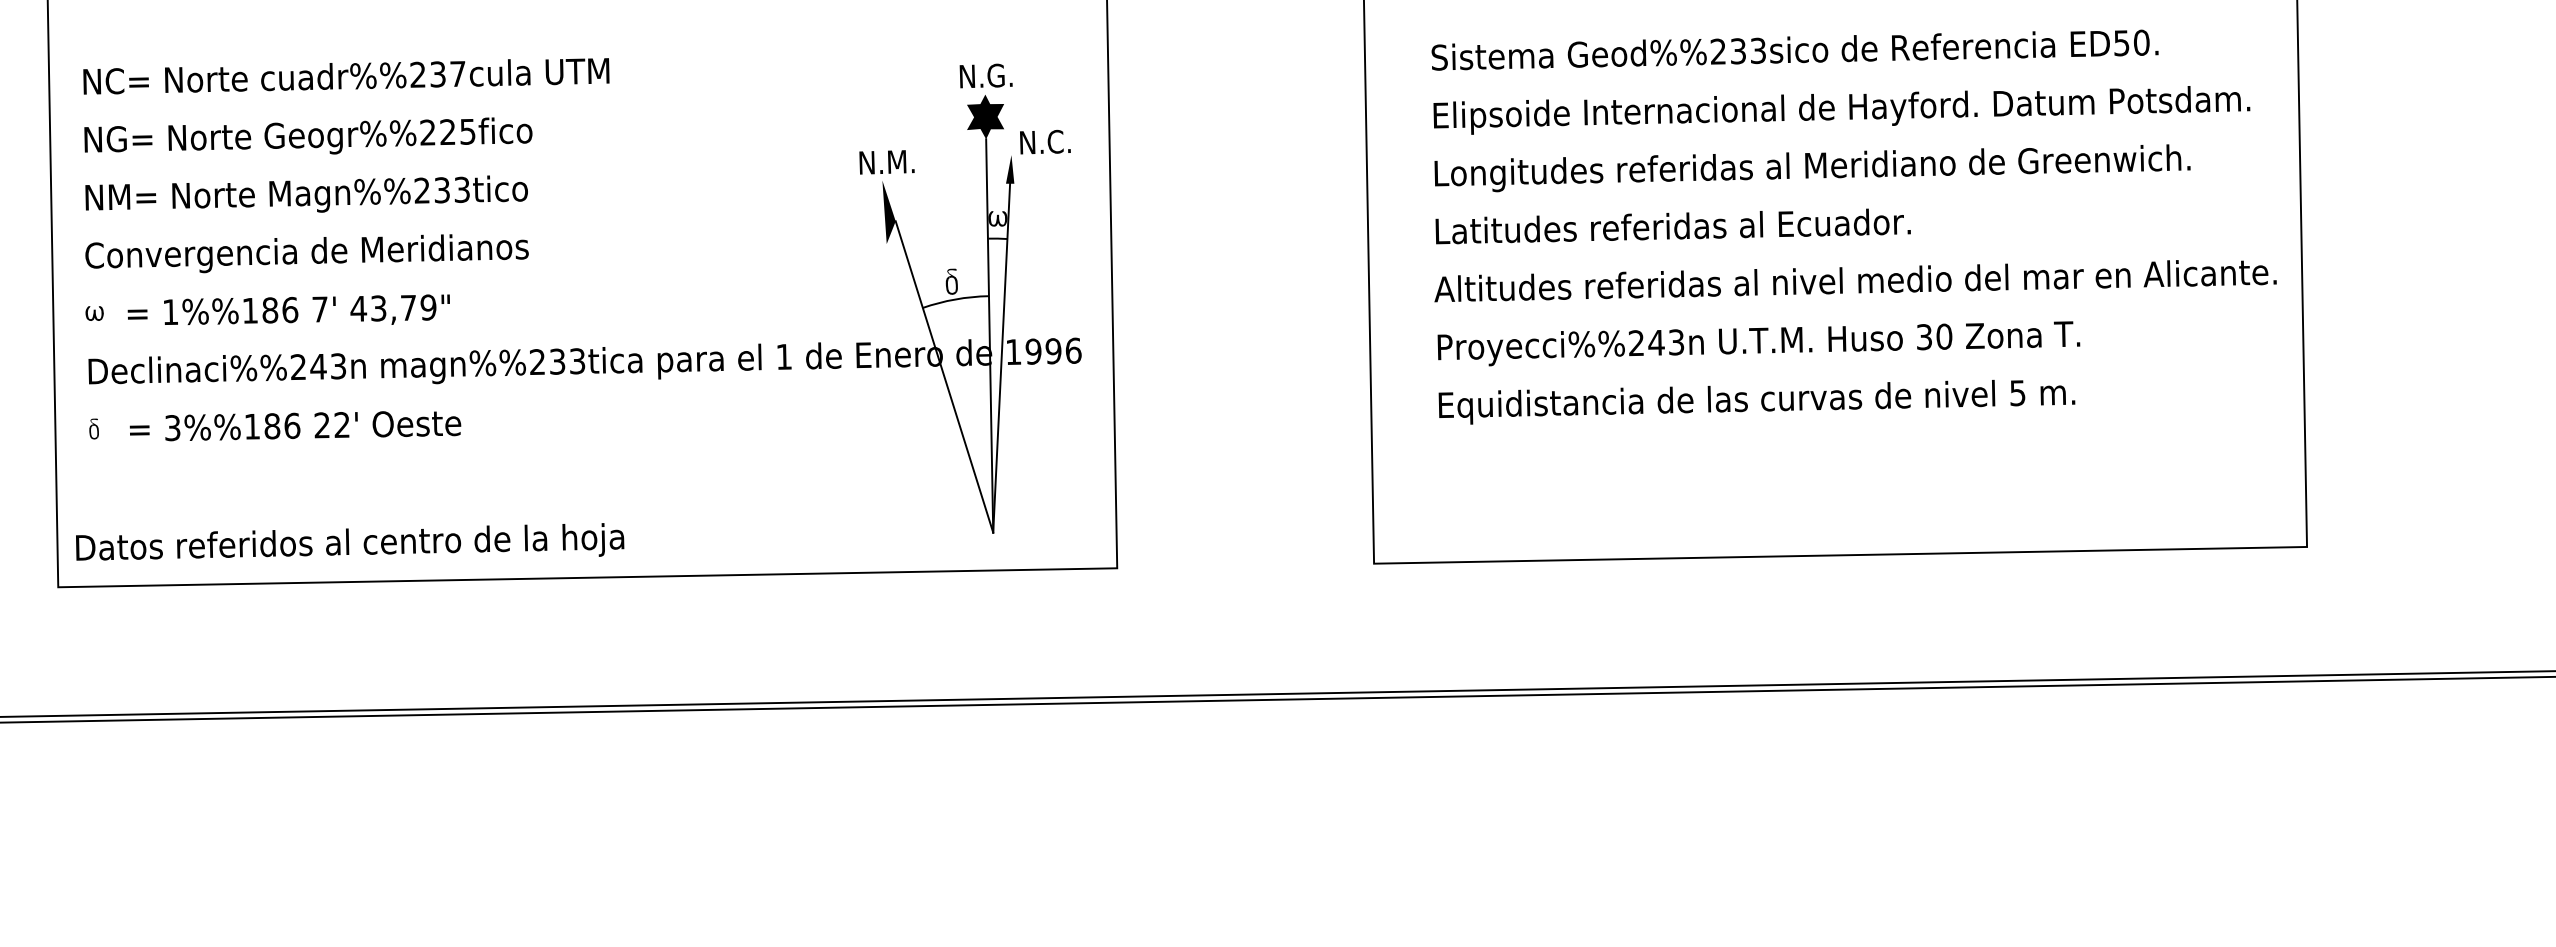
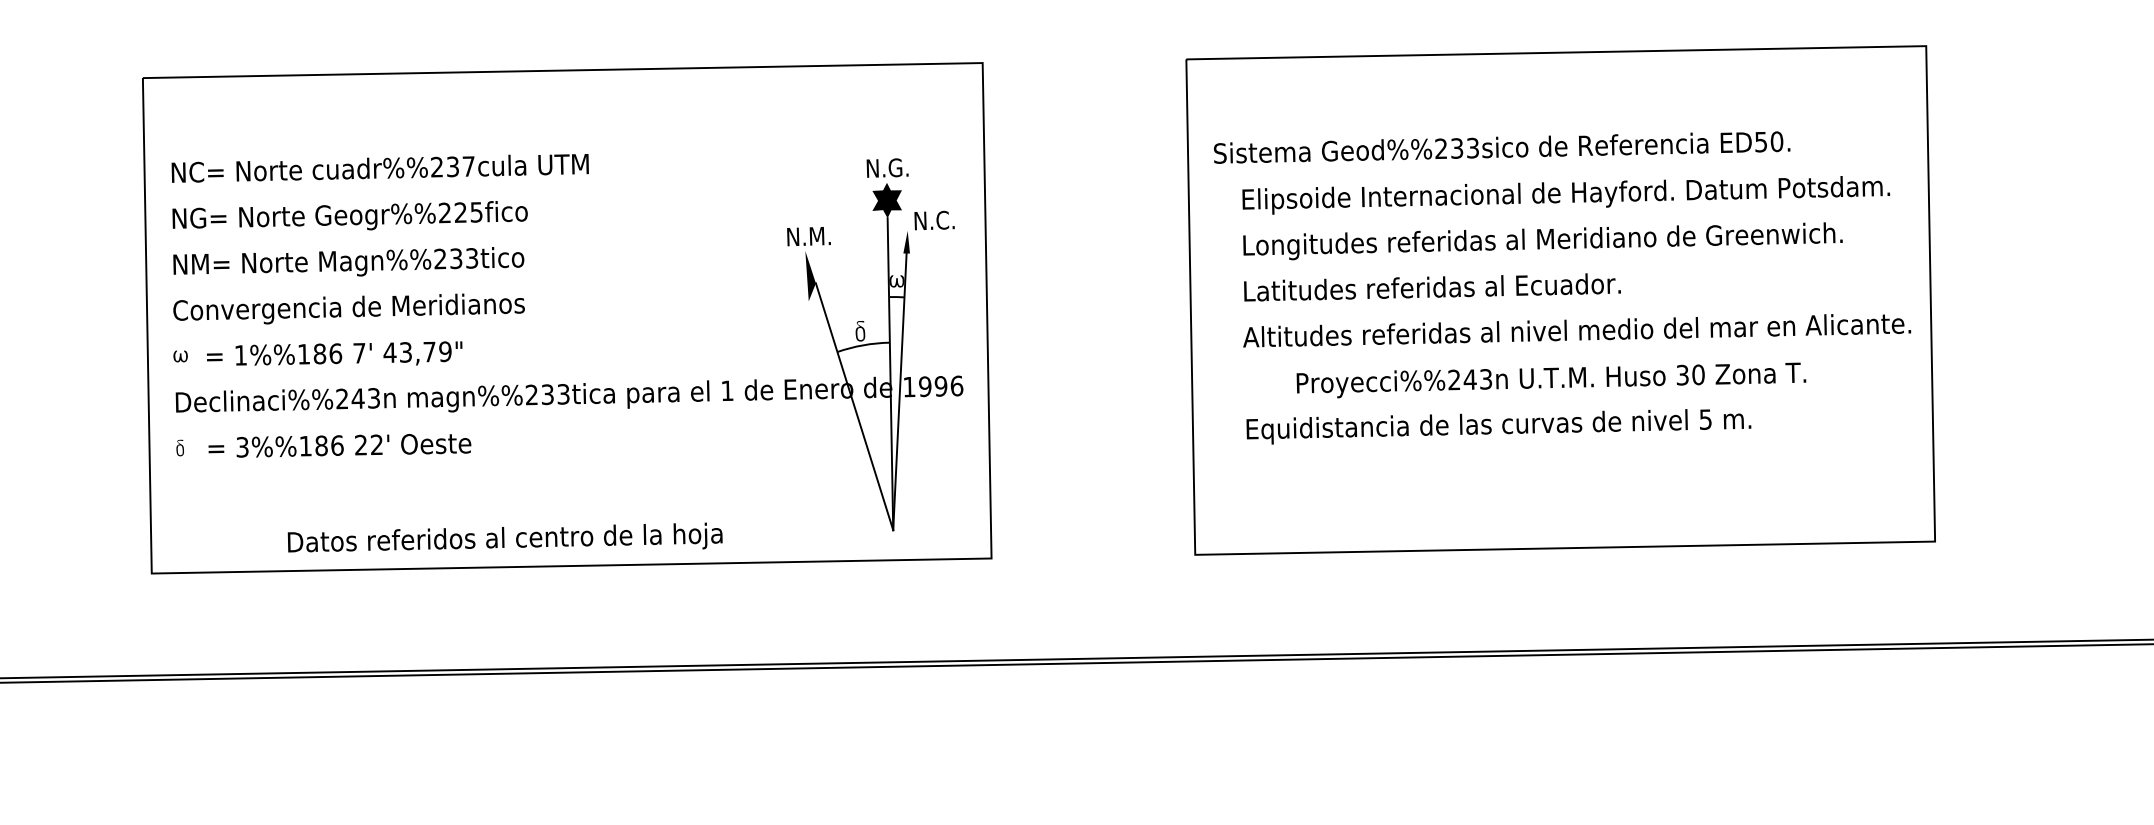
text: (1795, 50) -> (1502, 147), moved
text: (1758, 343) -> (1551, 380), moved
text: (349, 541) -> (504, 537), moved

